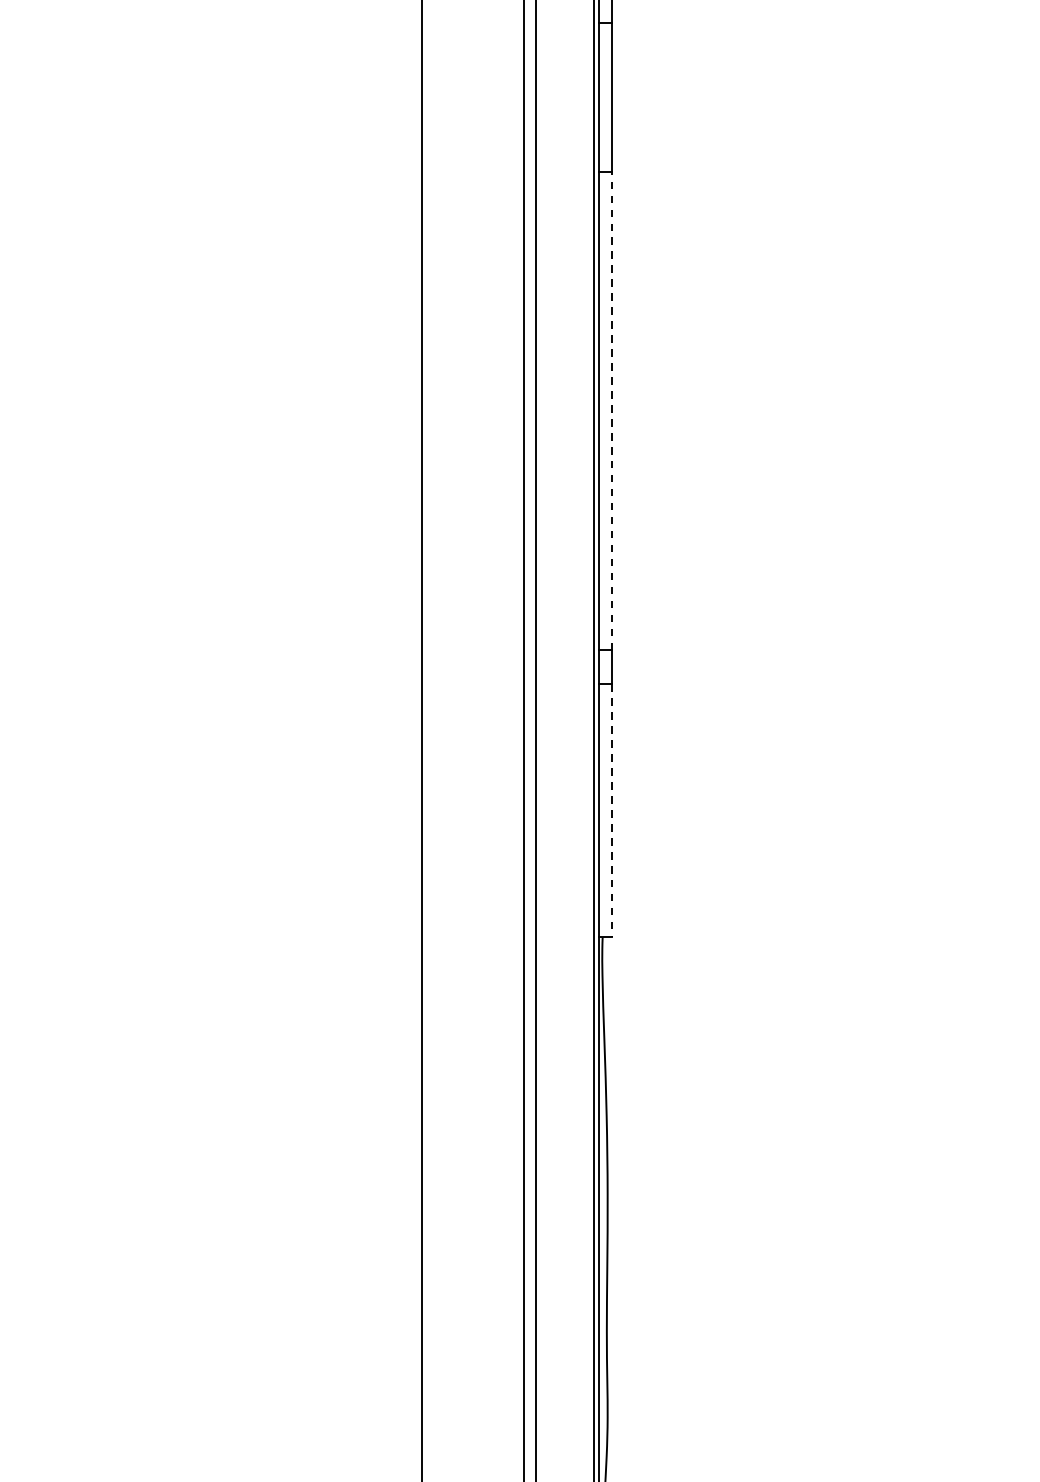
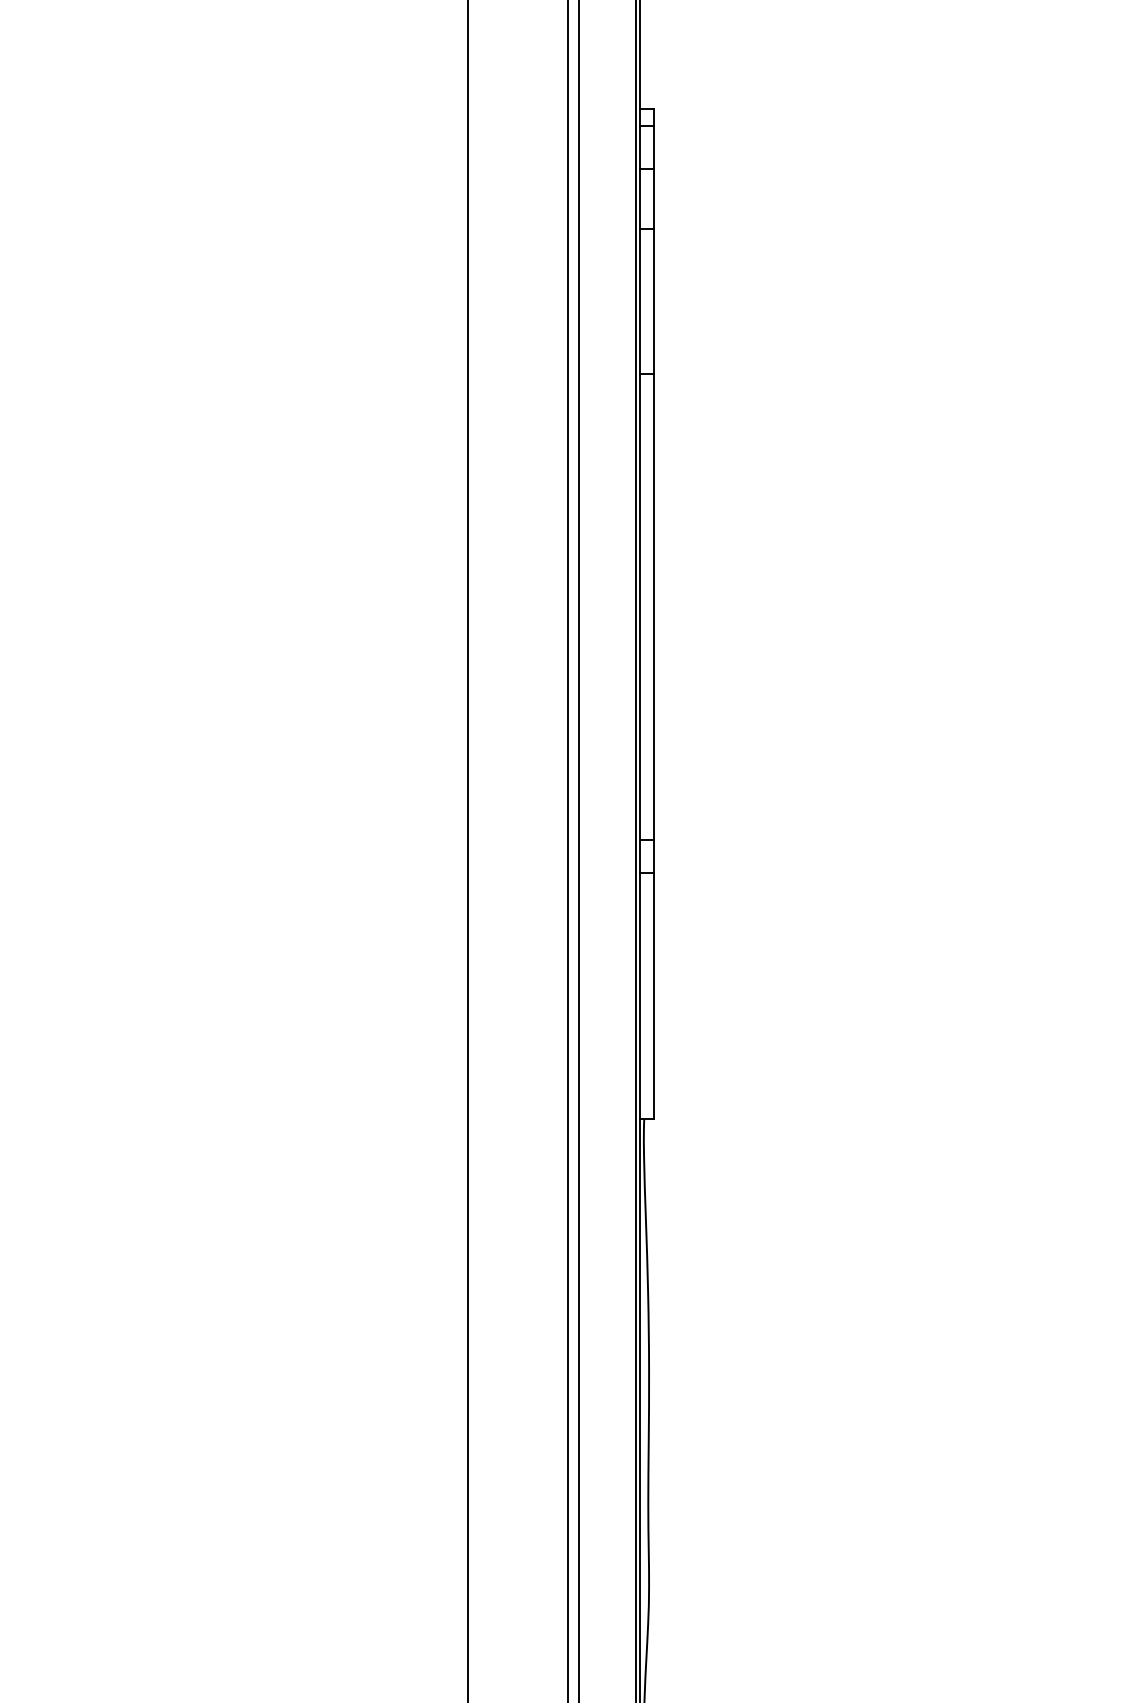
line: (612, 411) -> (653, 607), dashed -> solid
line: (612, 811) -> (653, 996), dashed -> solid

